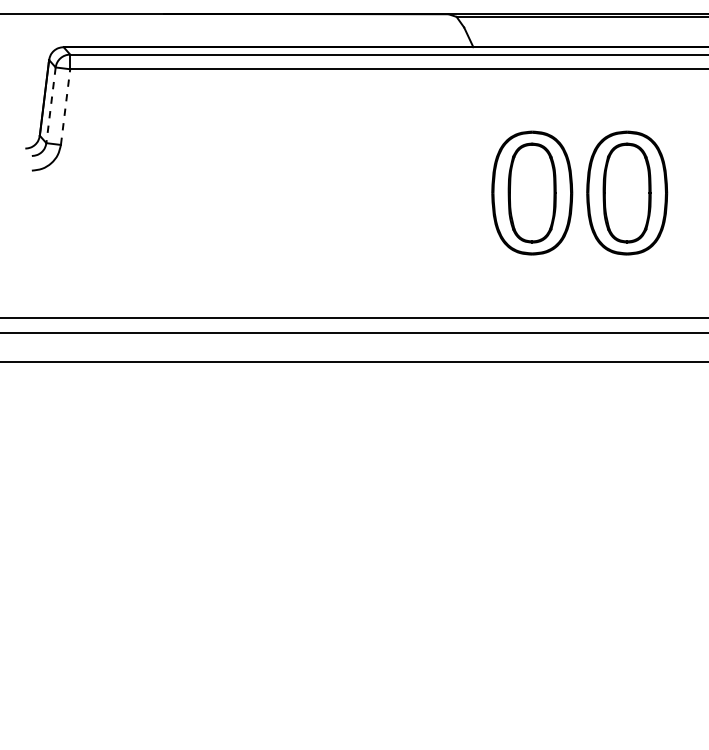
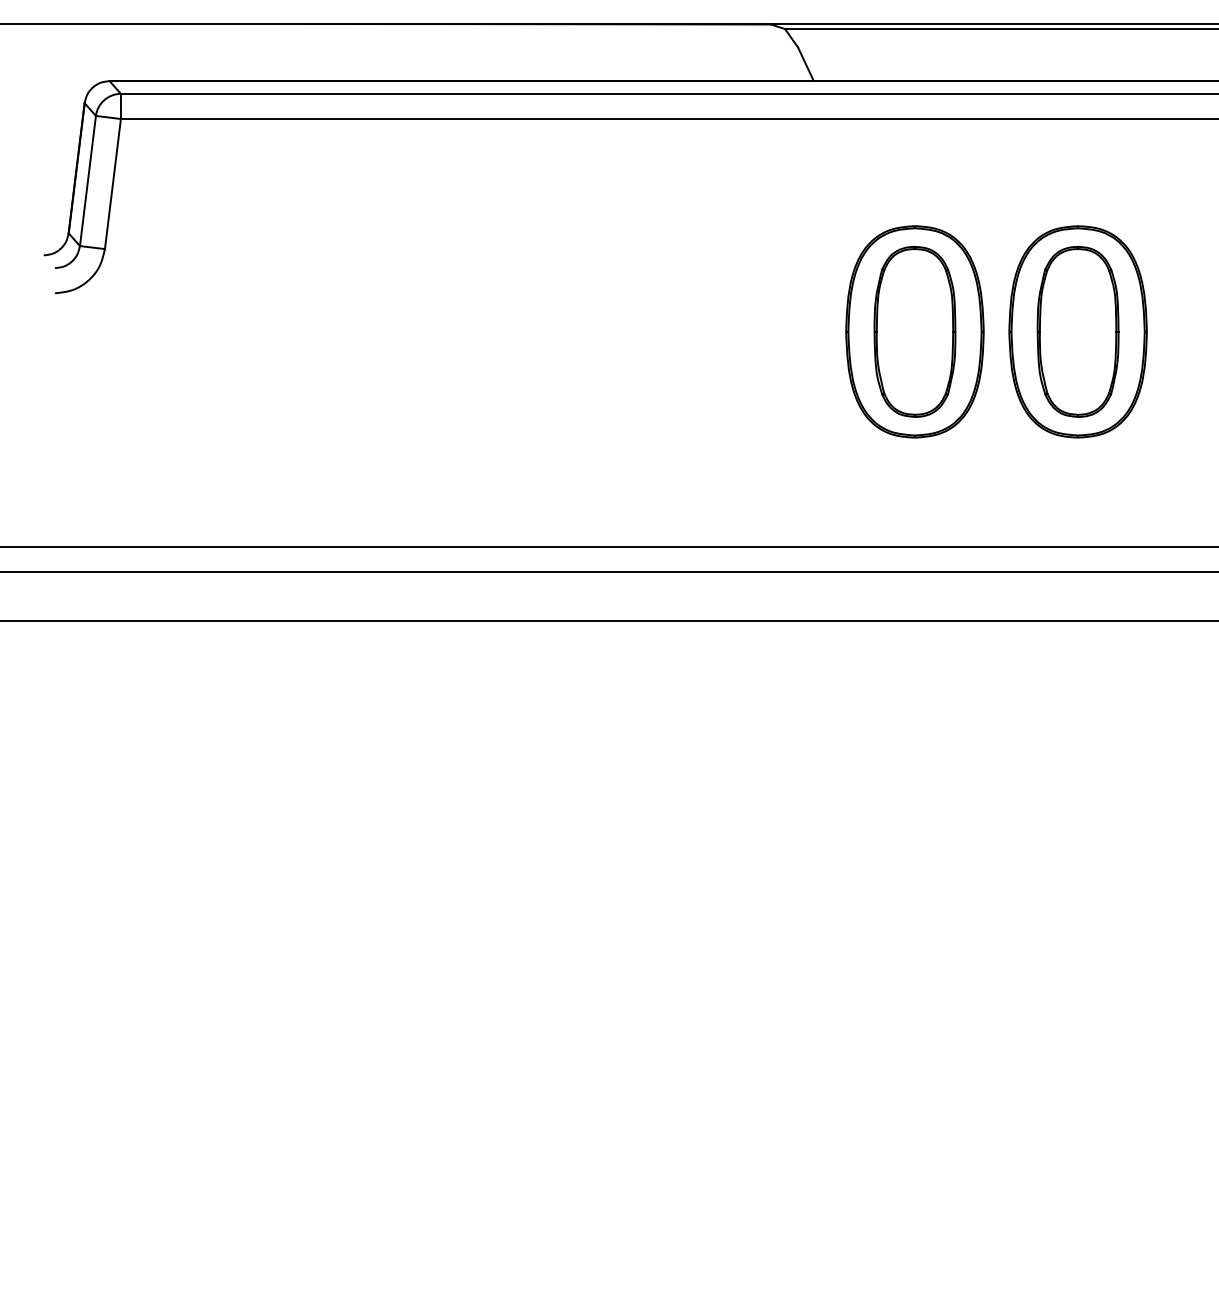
line: (50, 105) -> (87, 181), dashed -> solid
line: (65, 106) -> (112, 183), dashed -> solid

